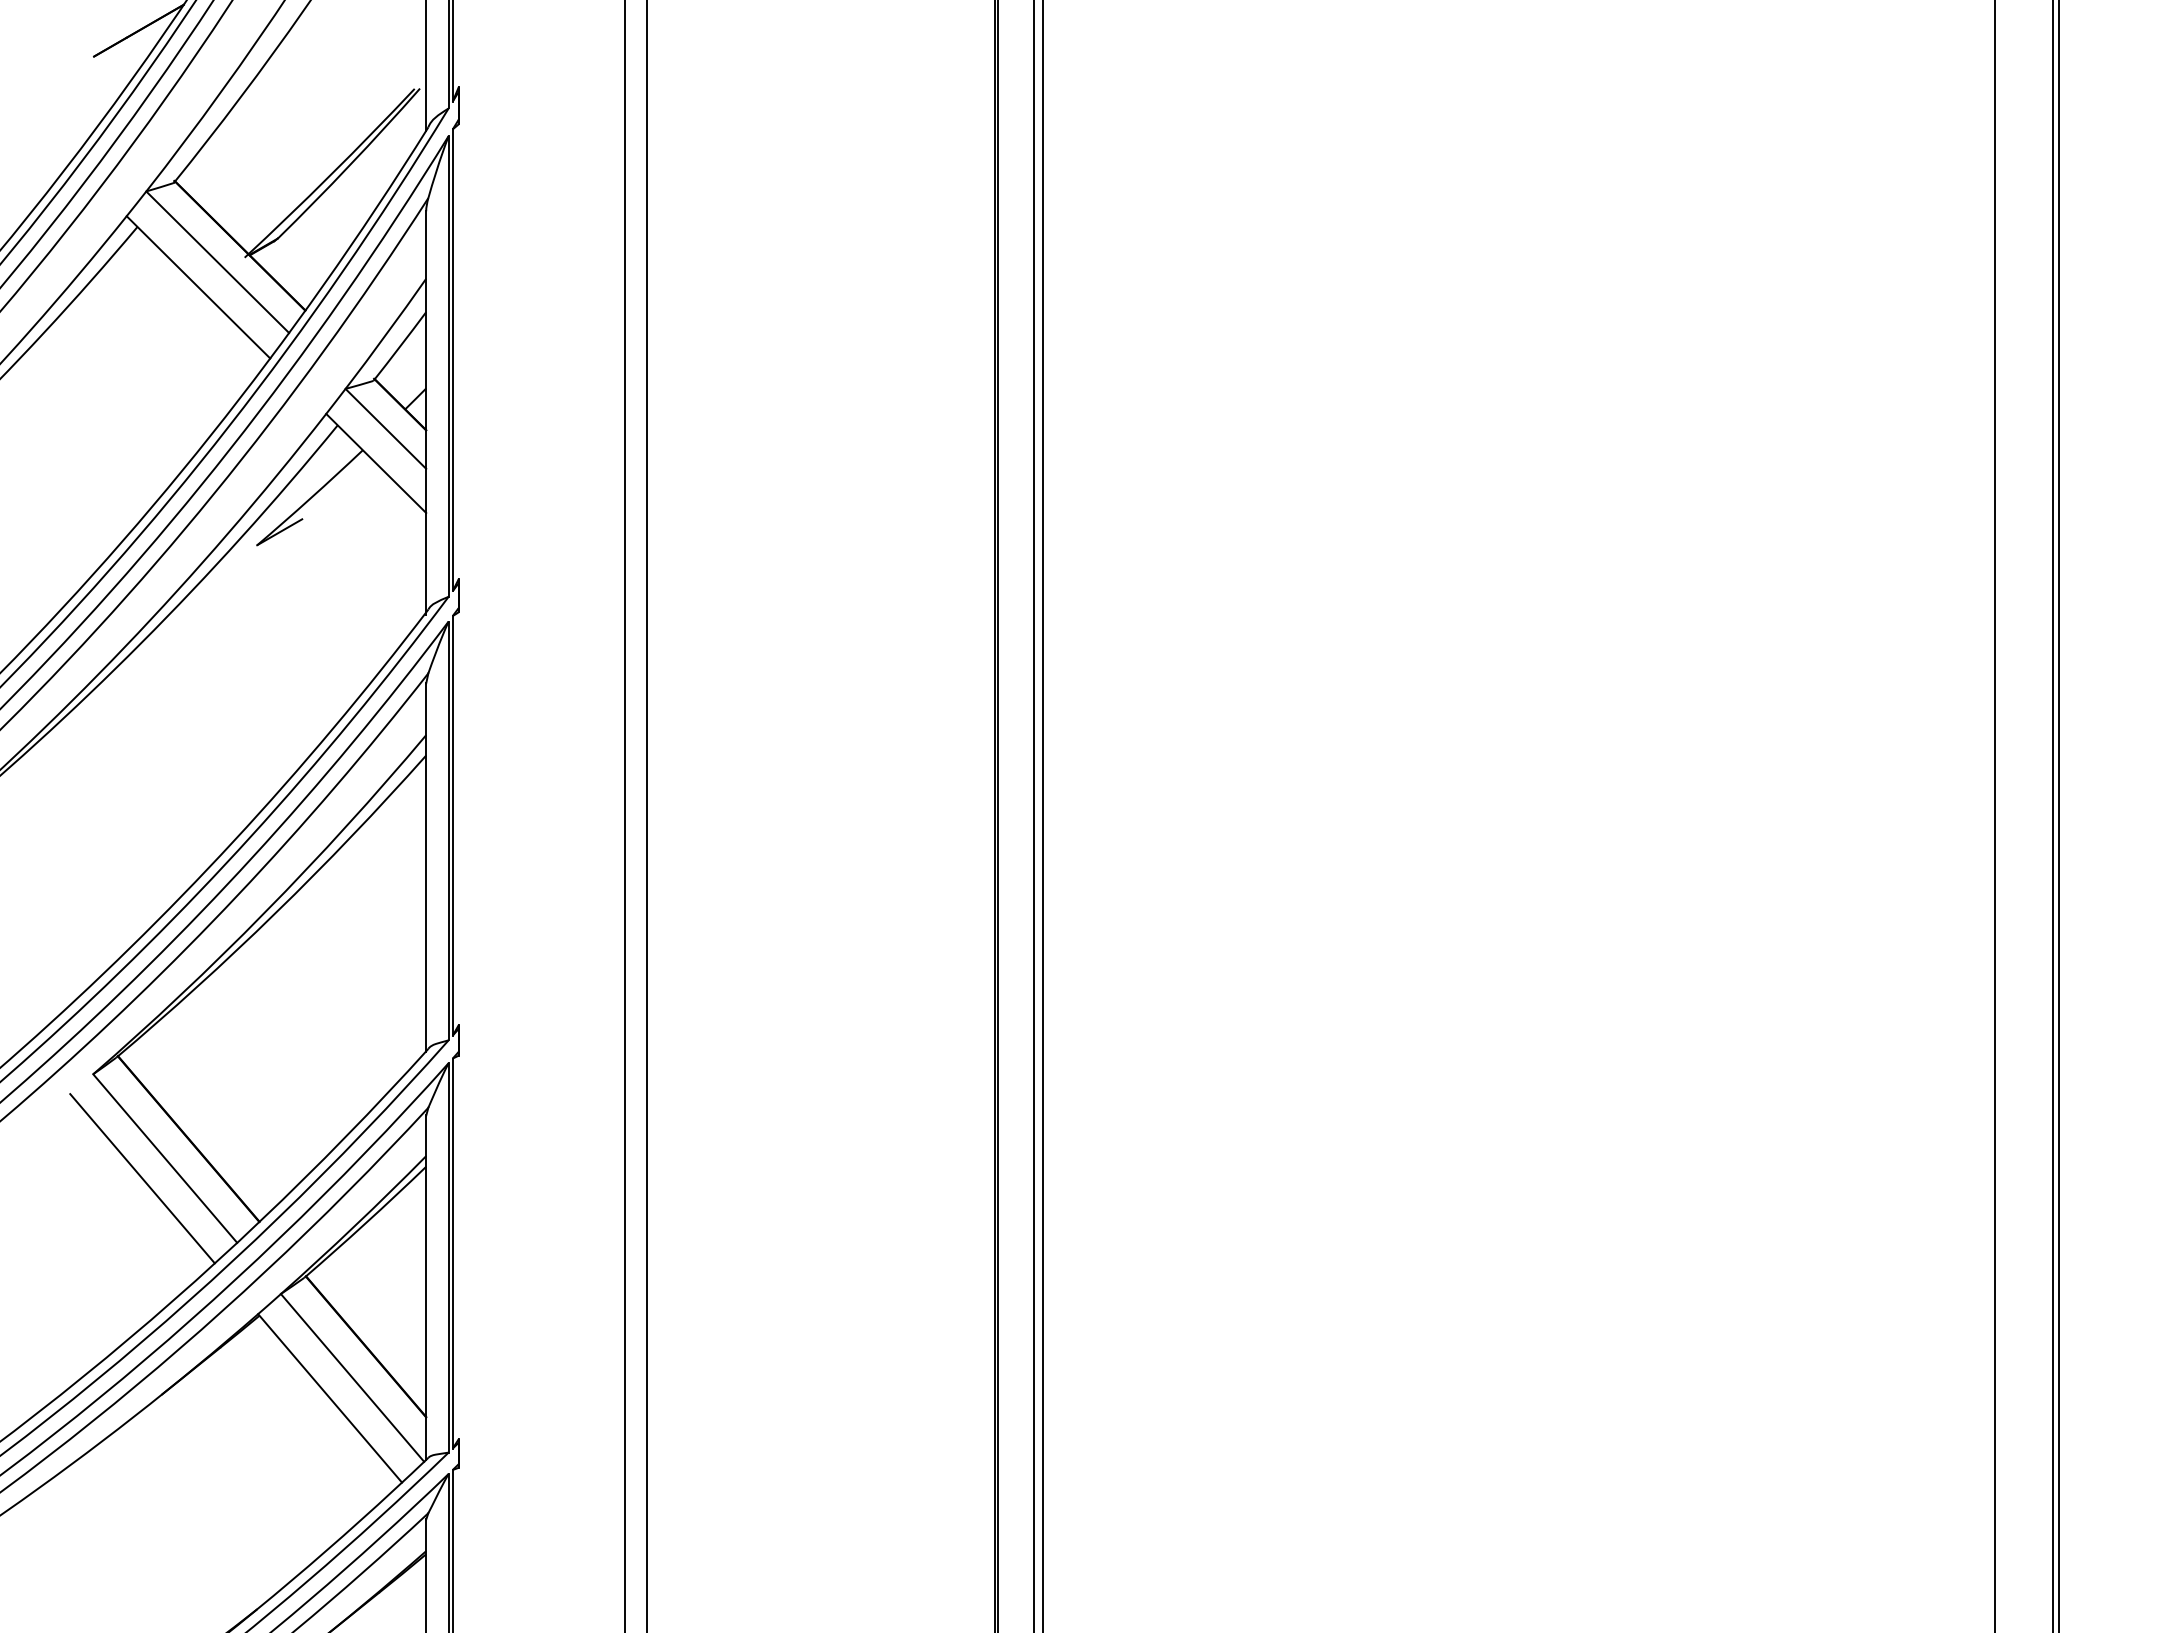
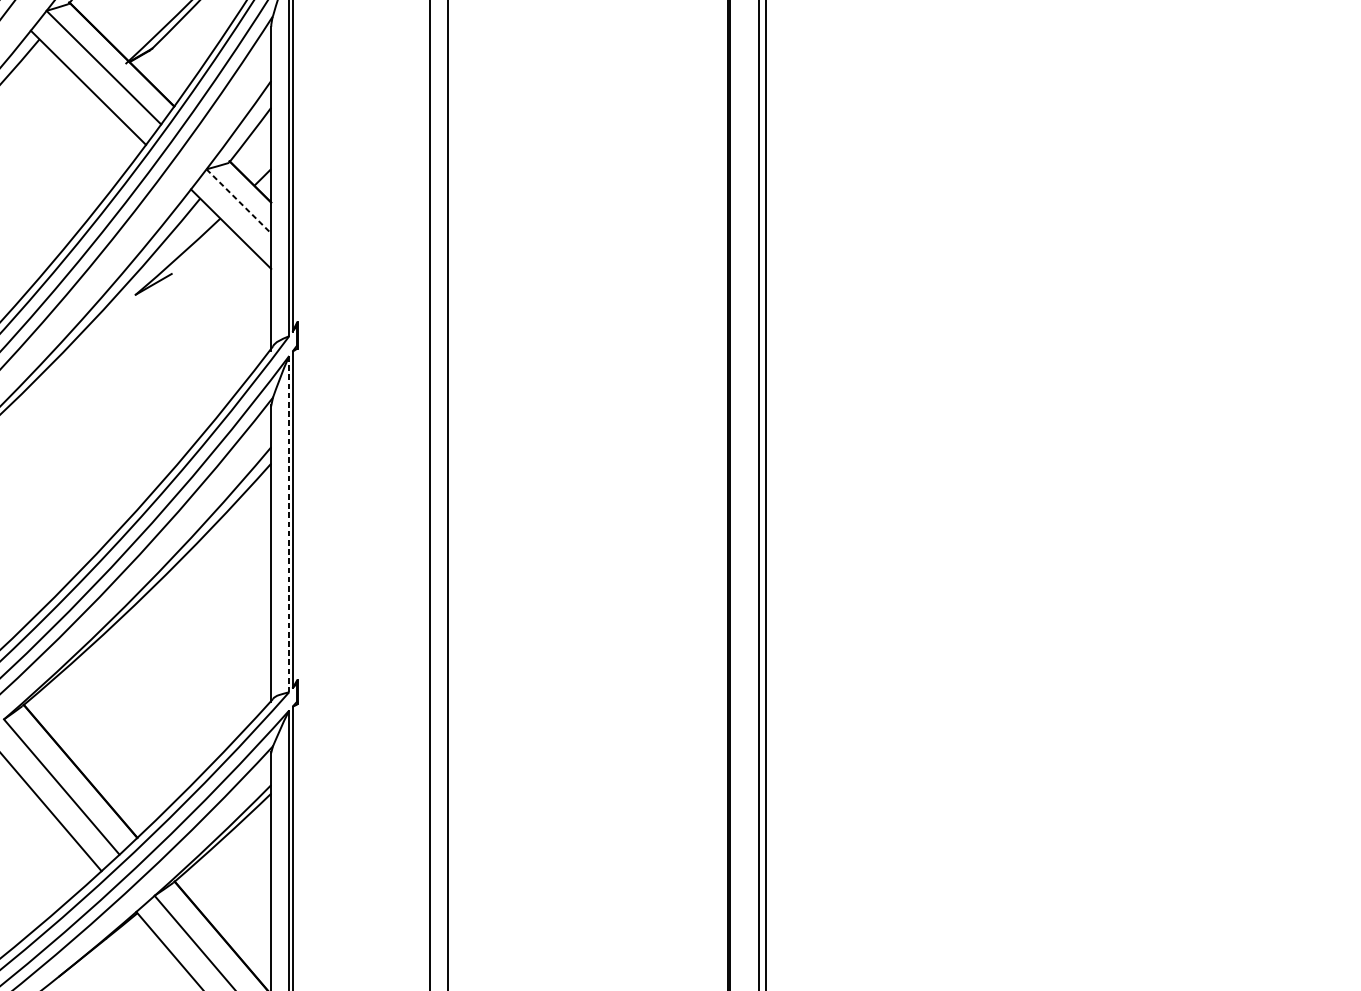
line: (385, 428) -> (238, 201), solid -> dashed
line: (448, 831) -> (289, 524), solid -> dashed

